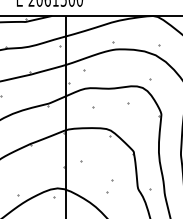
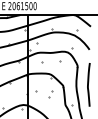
part: (109, 187) -> (50, 94), moved

